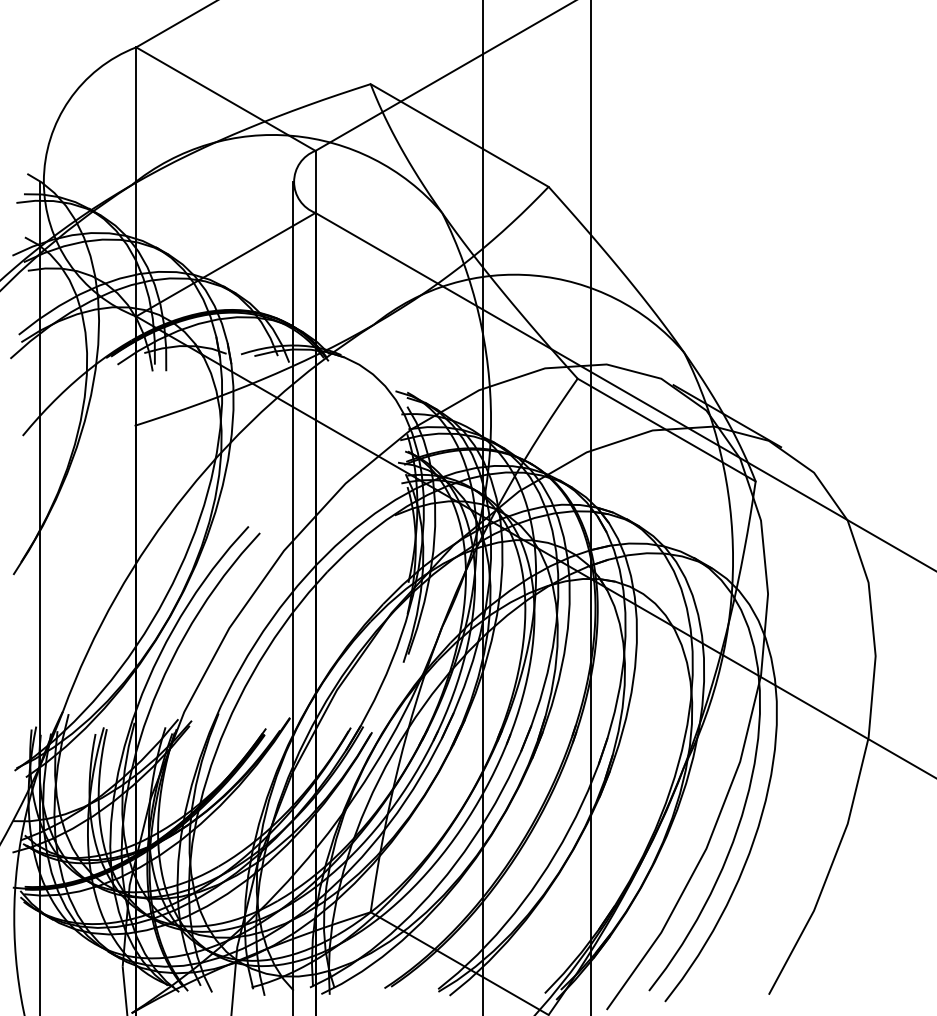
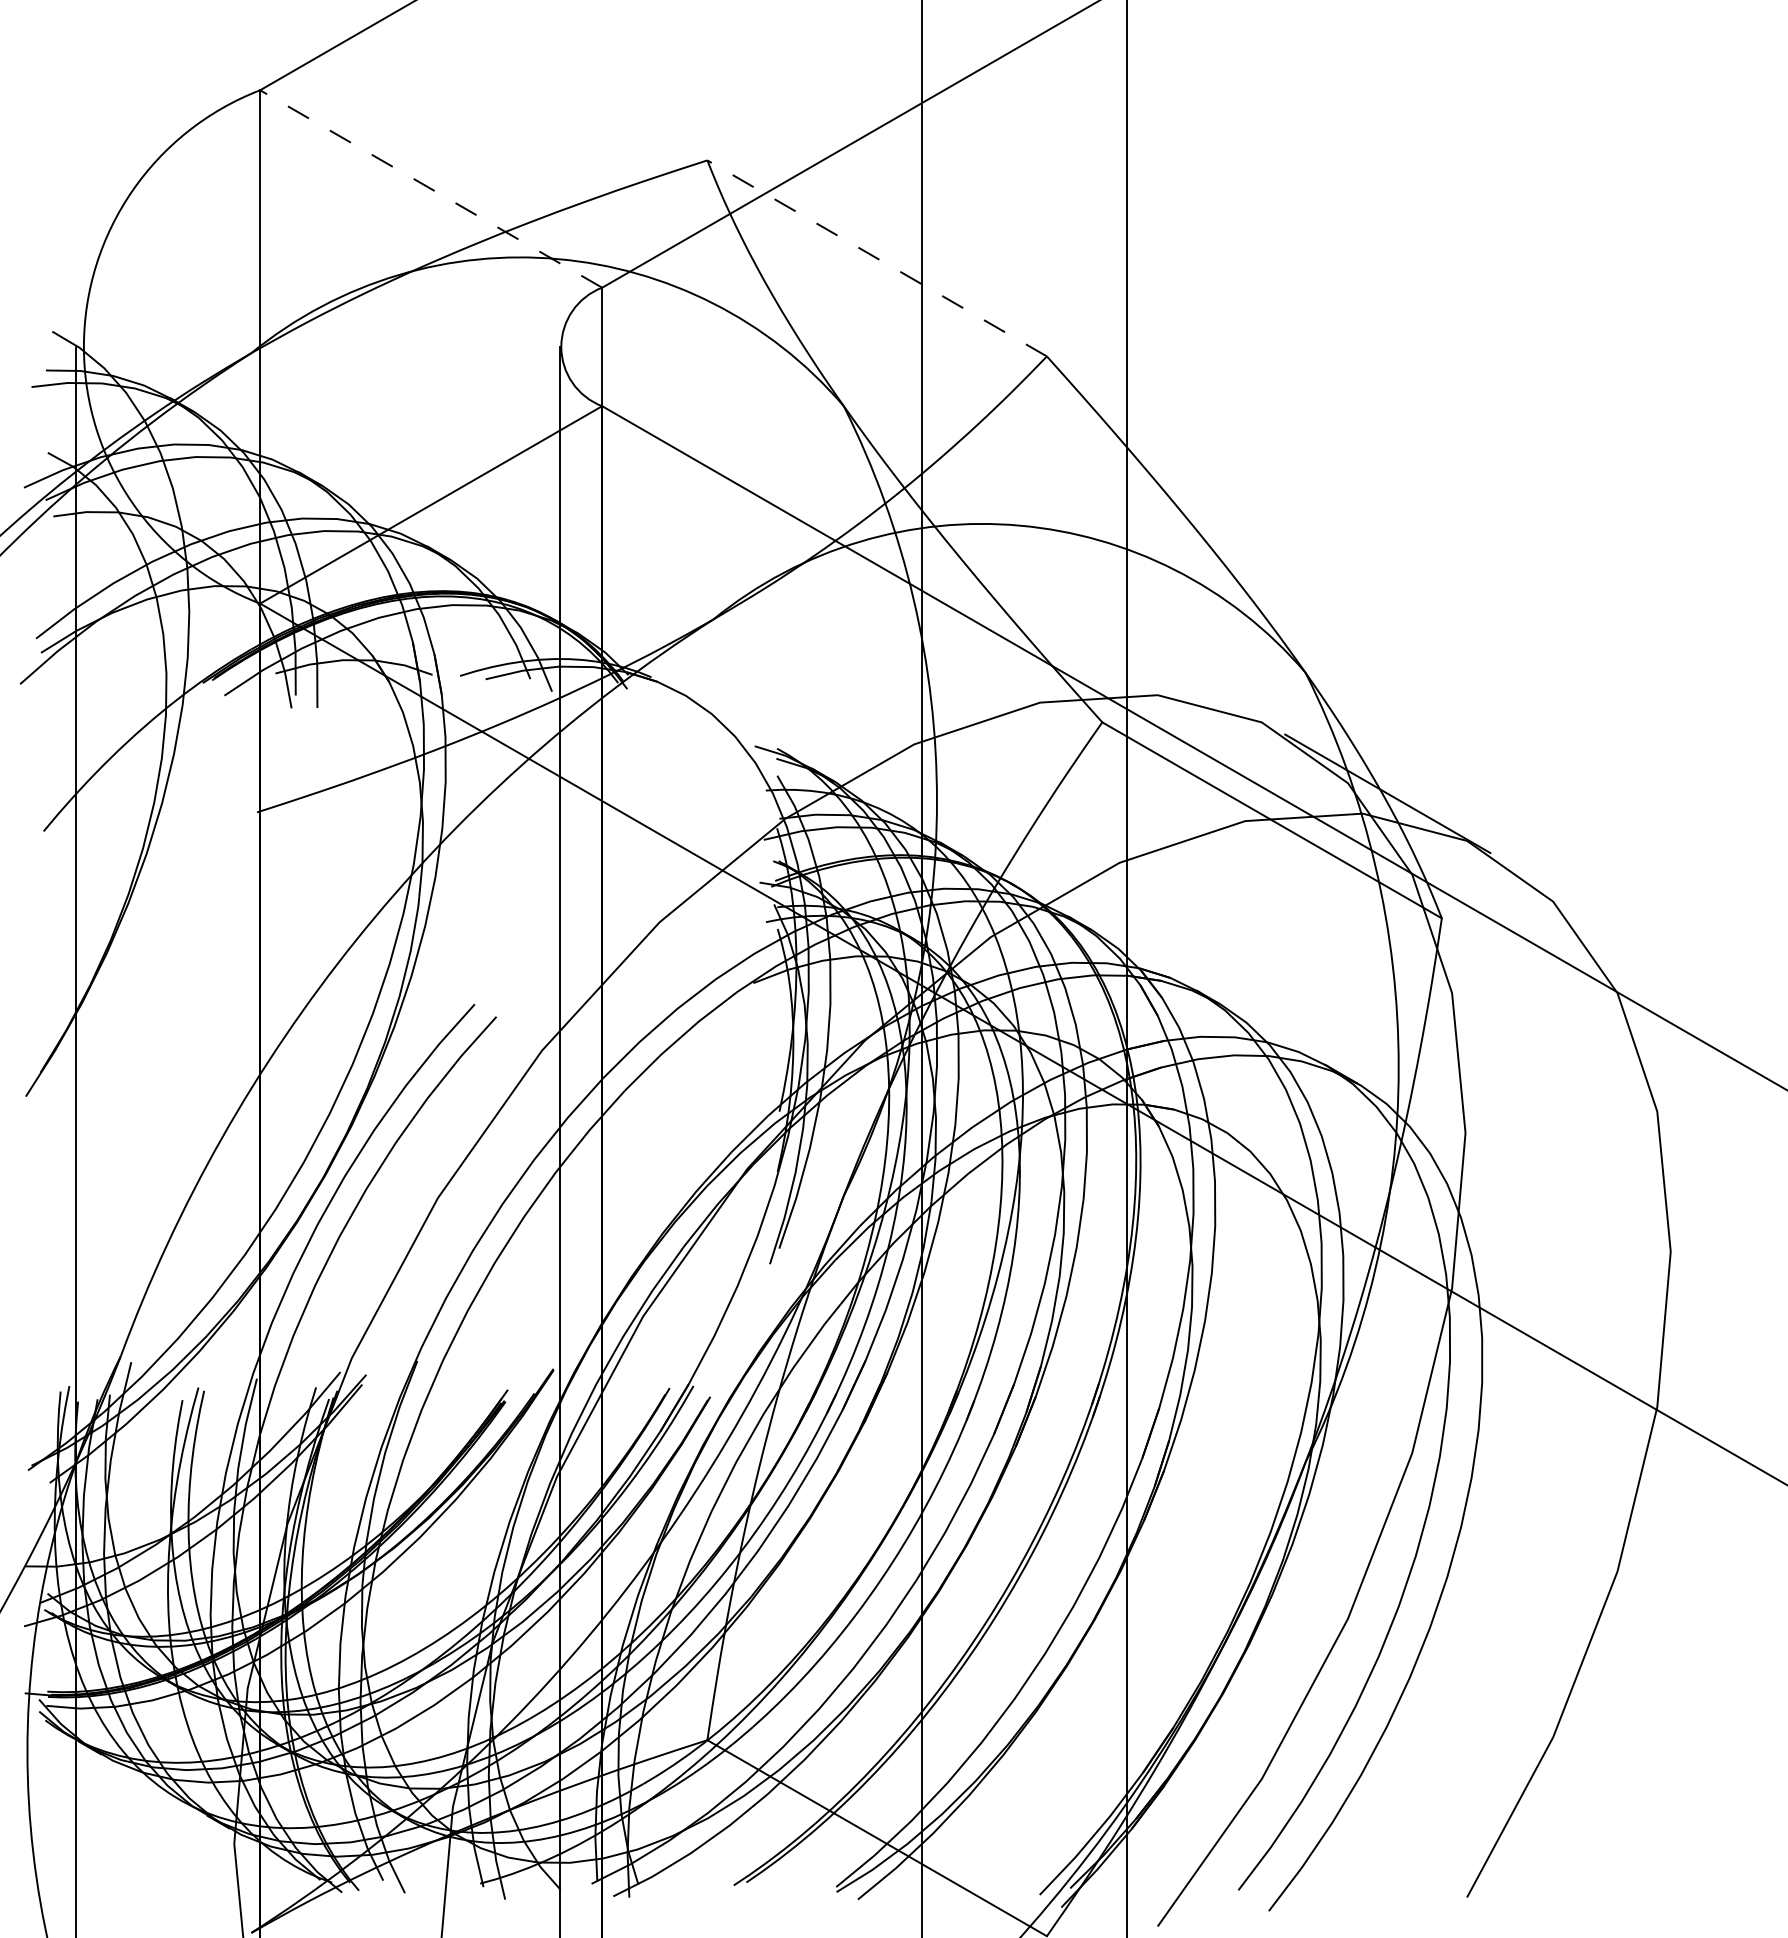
line: (225, 99) -> (430, 189), solid -> dashed
line: (459, 135) -> (876, 258), solid -> dashed

